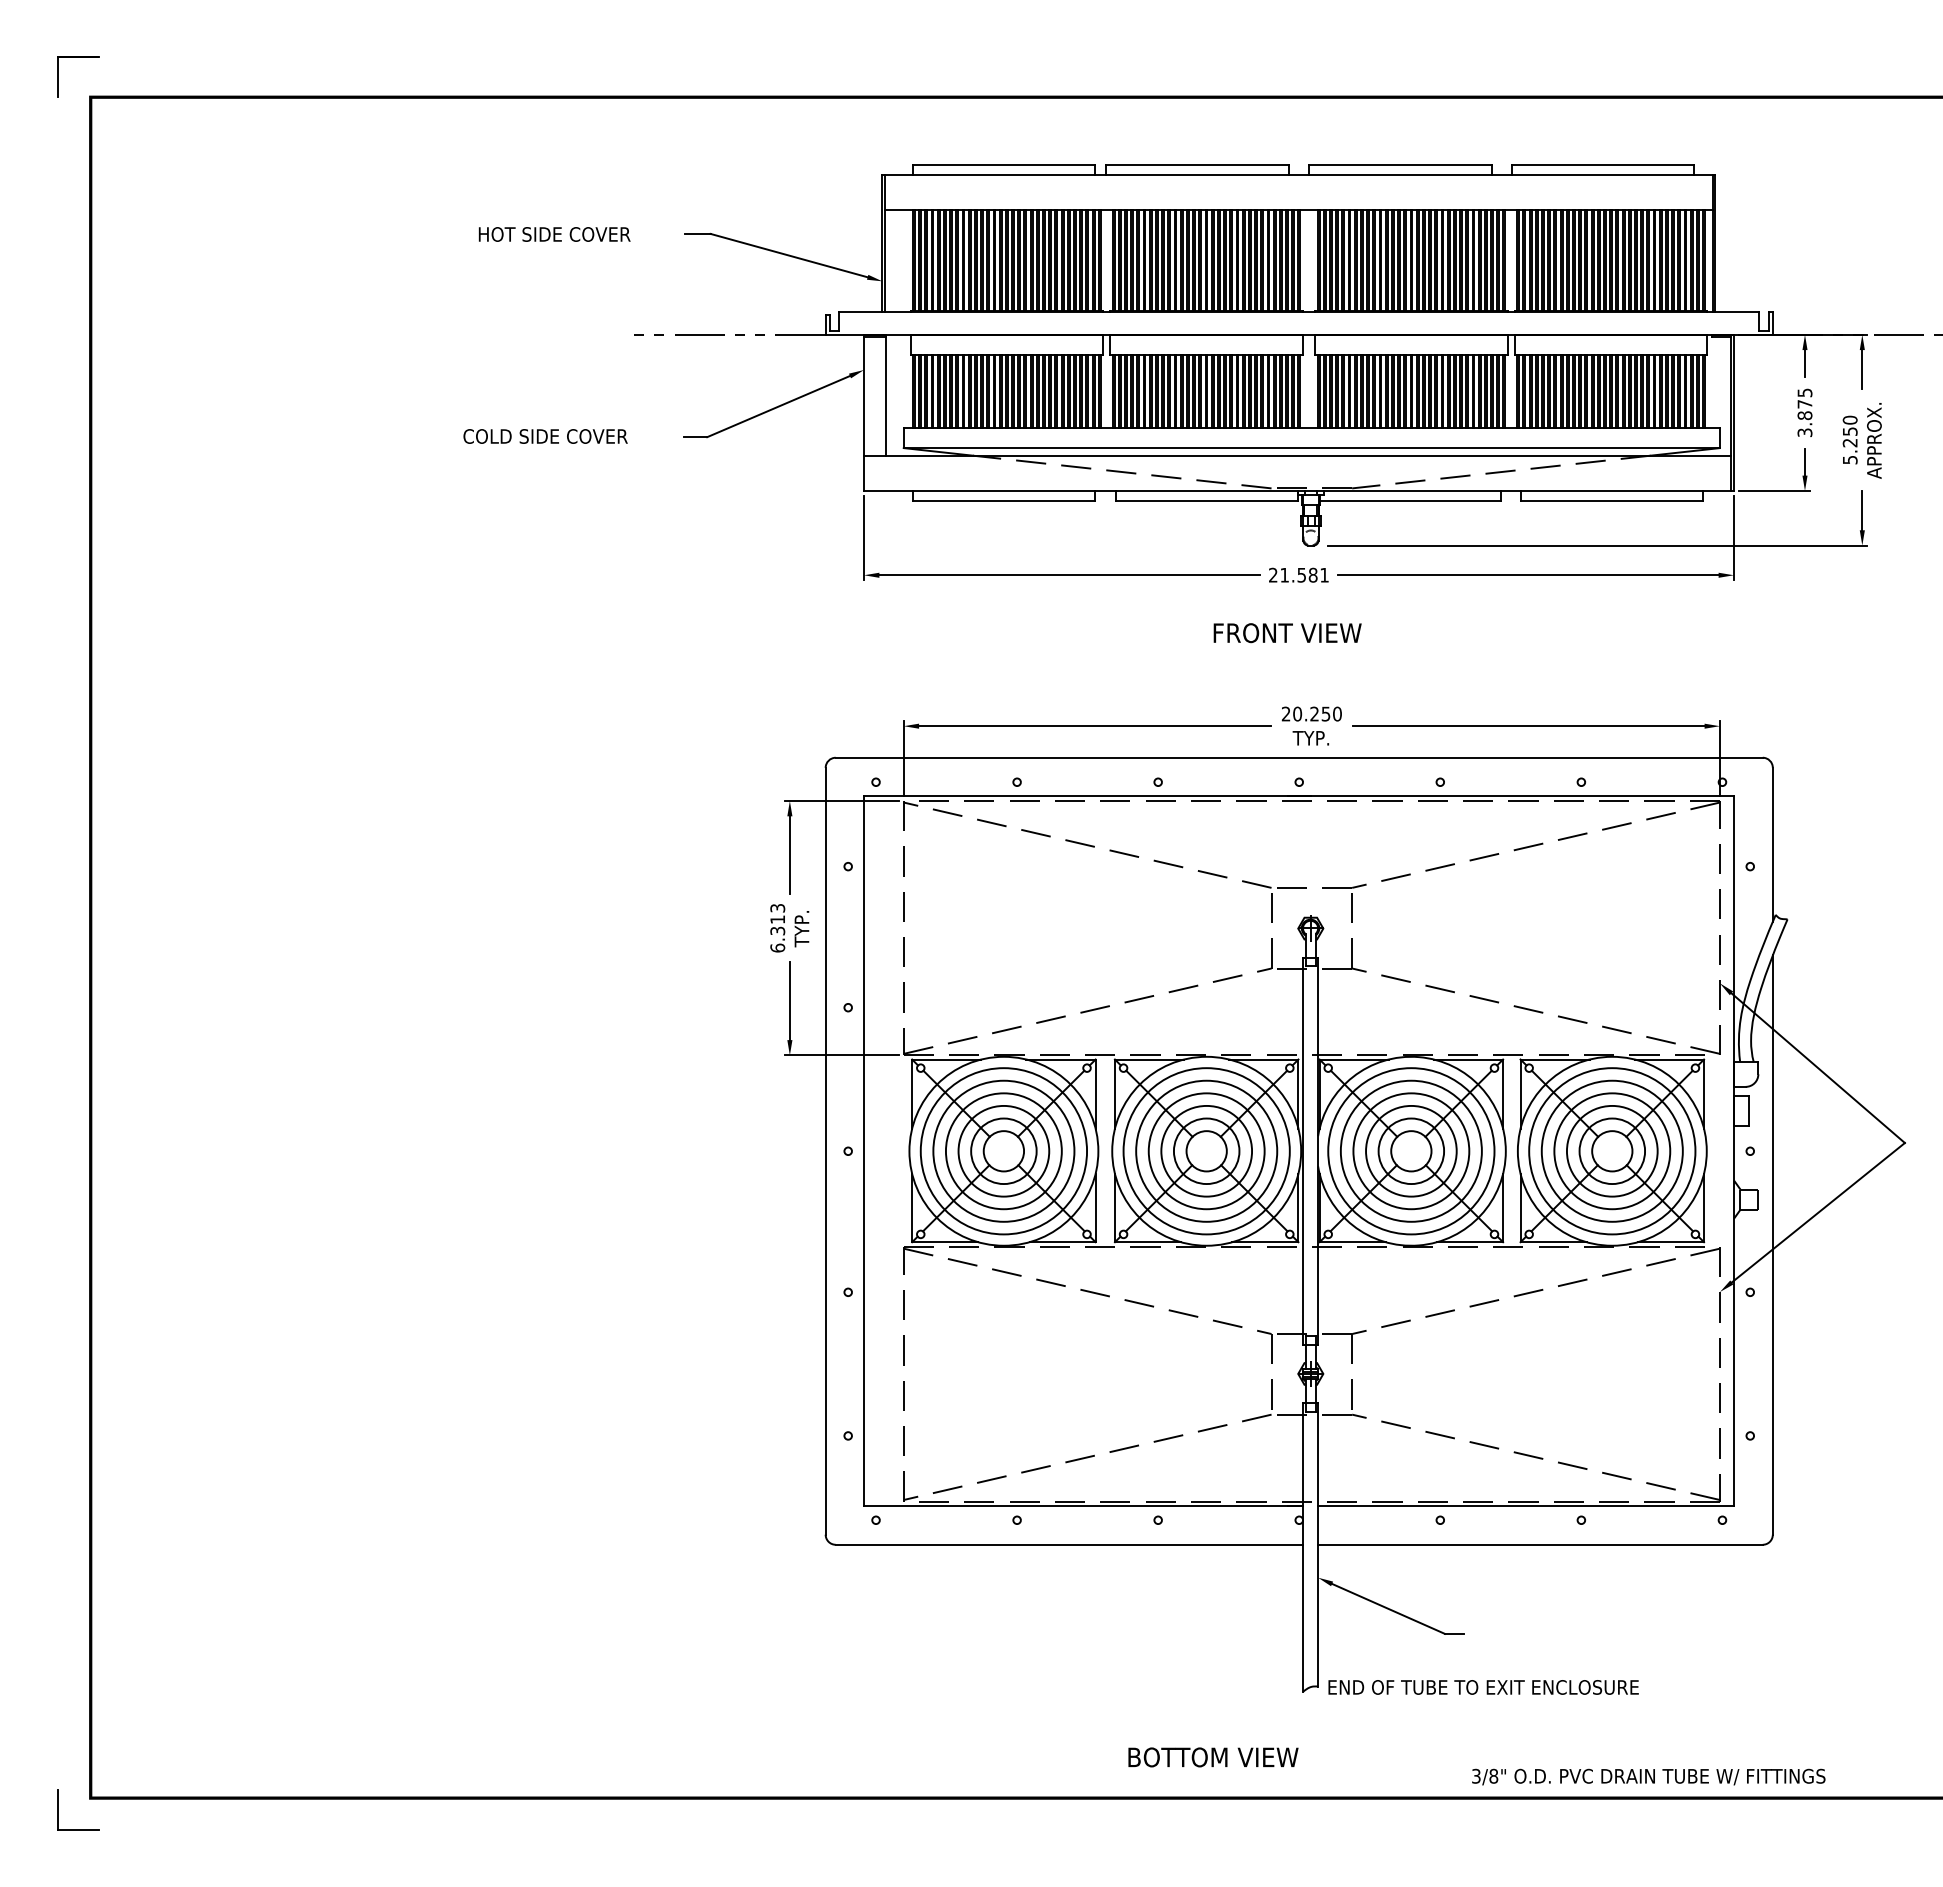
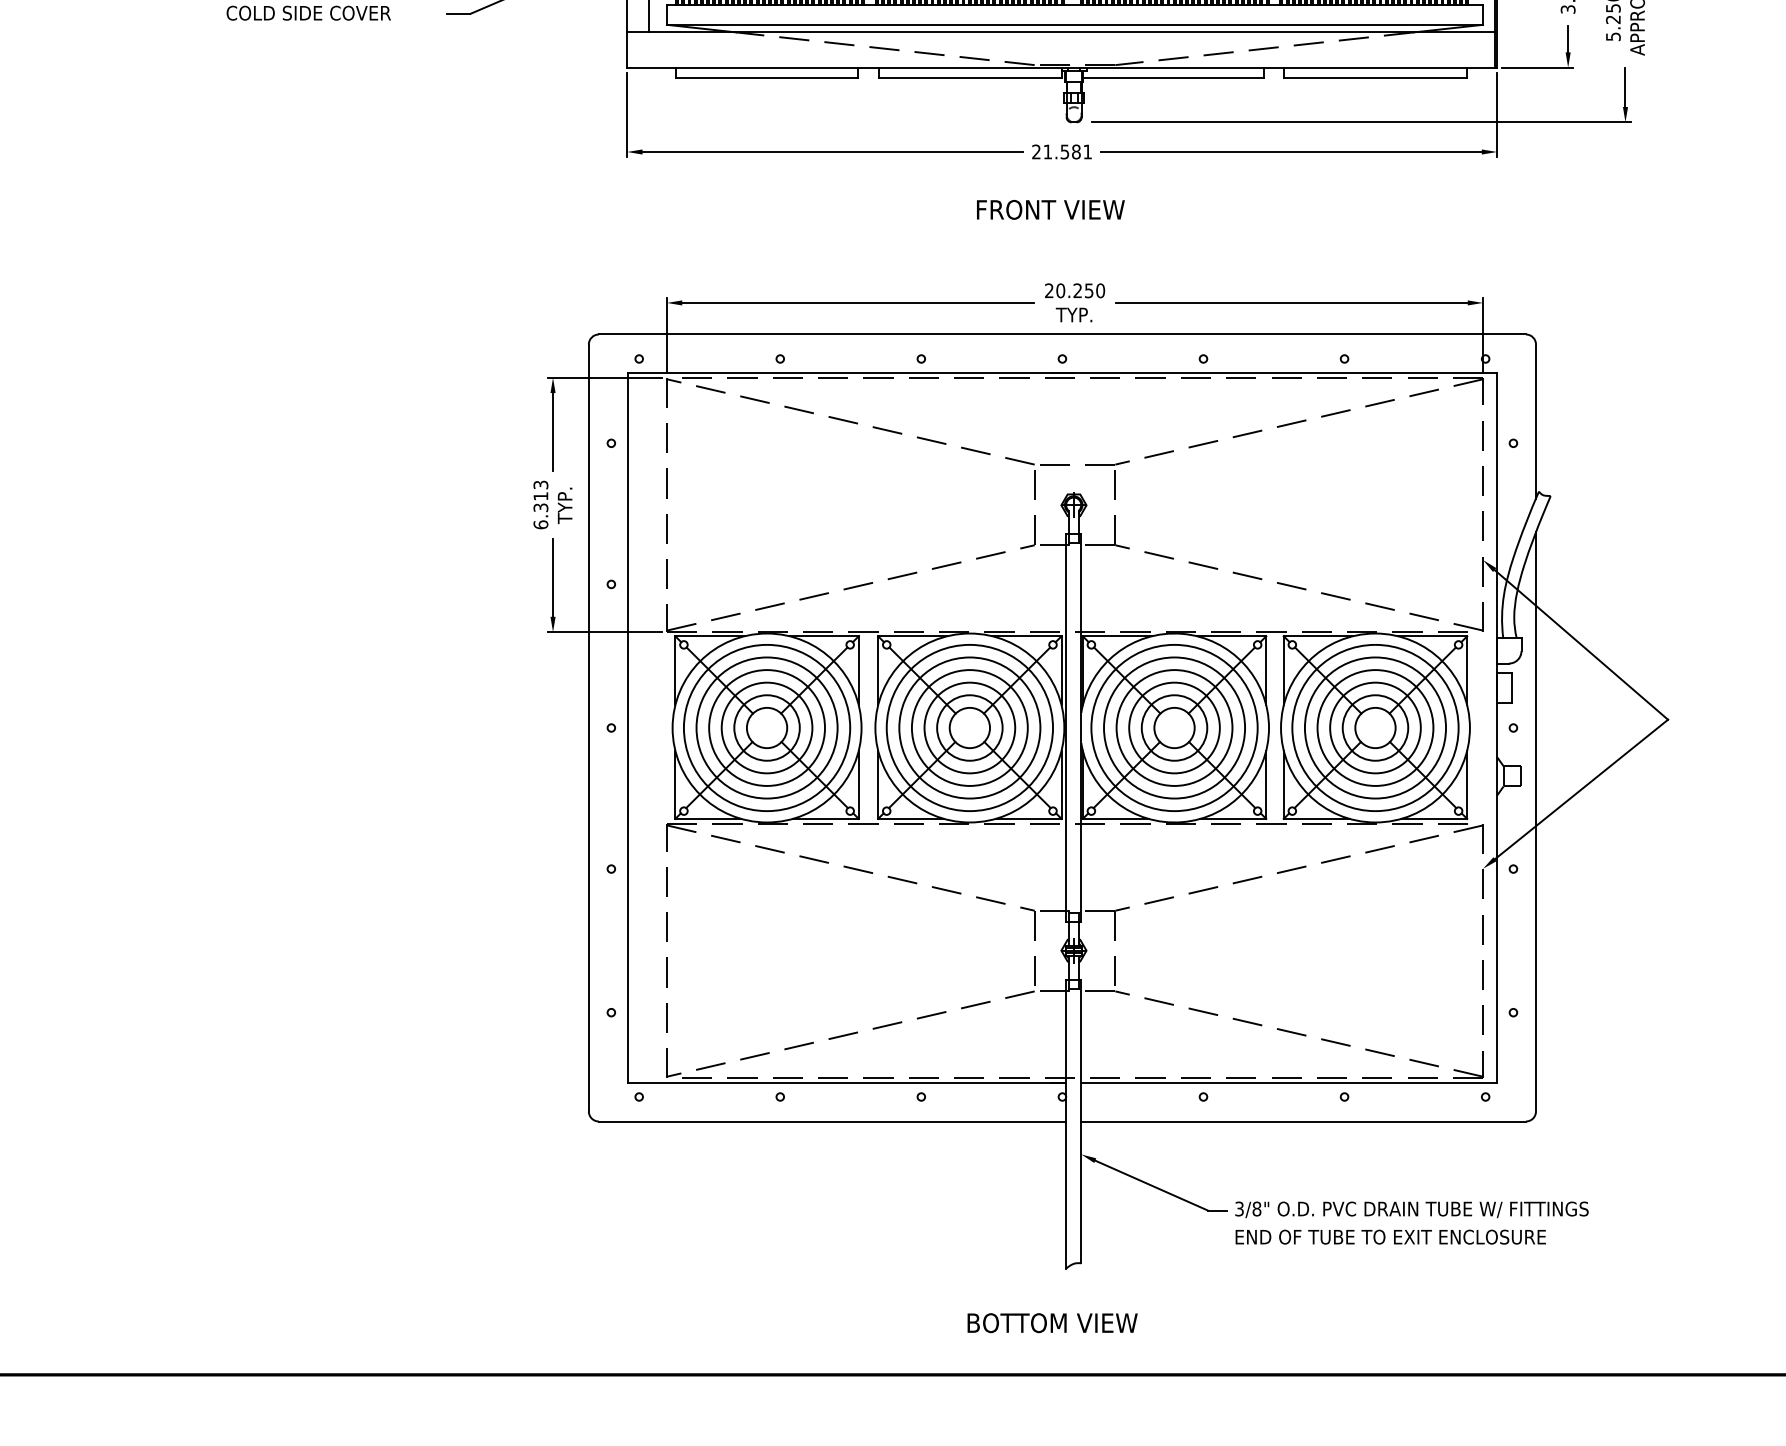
text: (1483, 1687) -> (1390, 1237), moved
text: (1213, 1757) -> (1052, 1323), moved
text: (1648, 1776) -> (1411, 1209), moved

